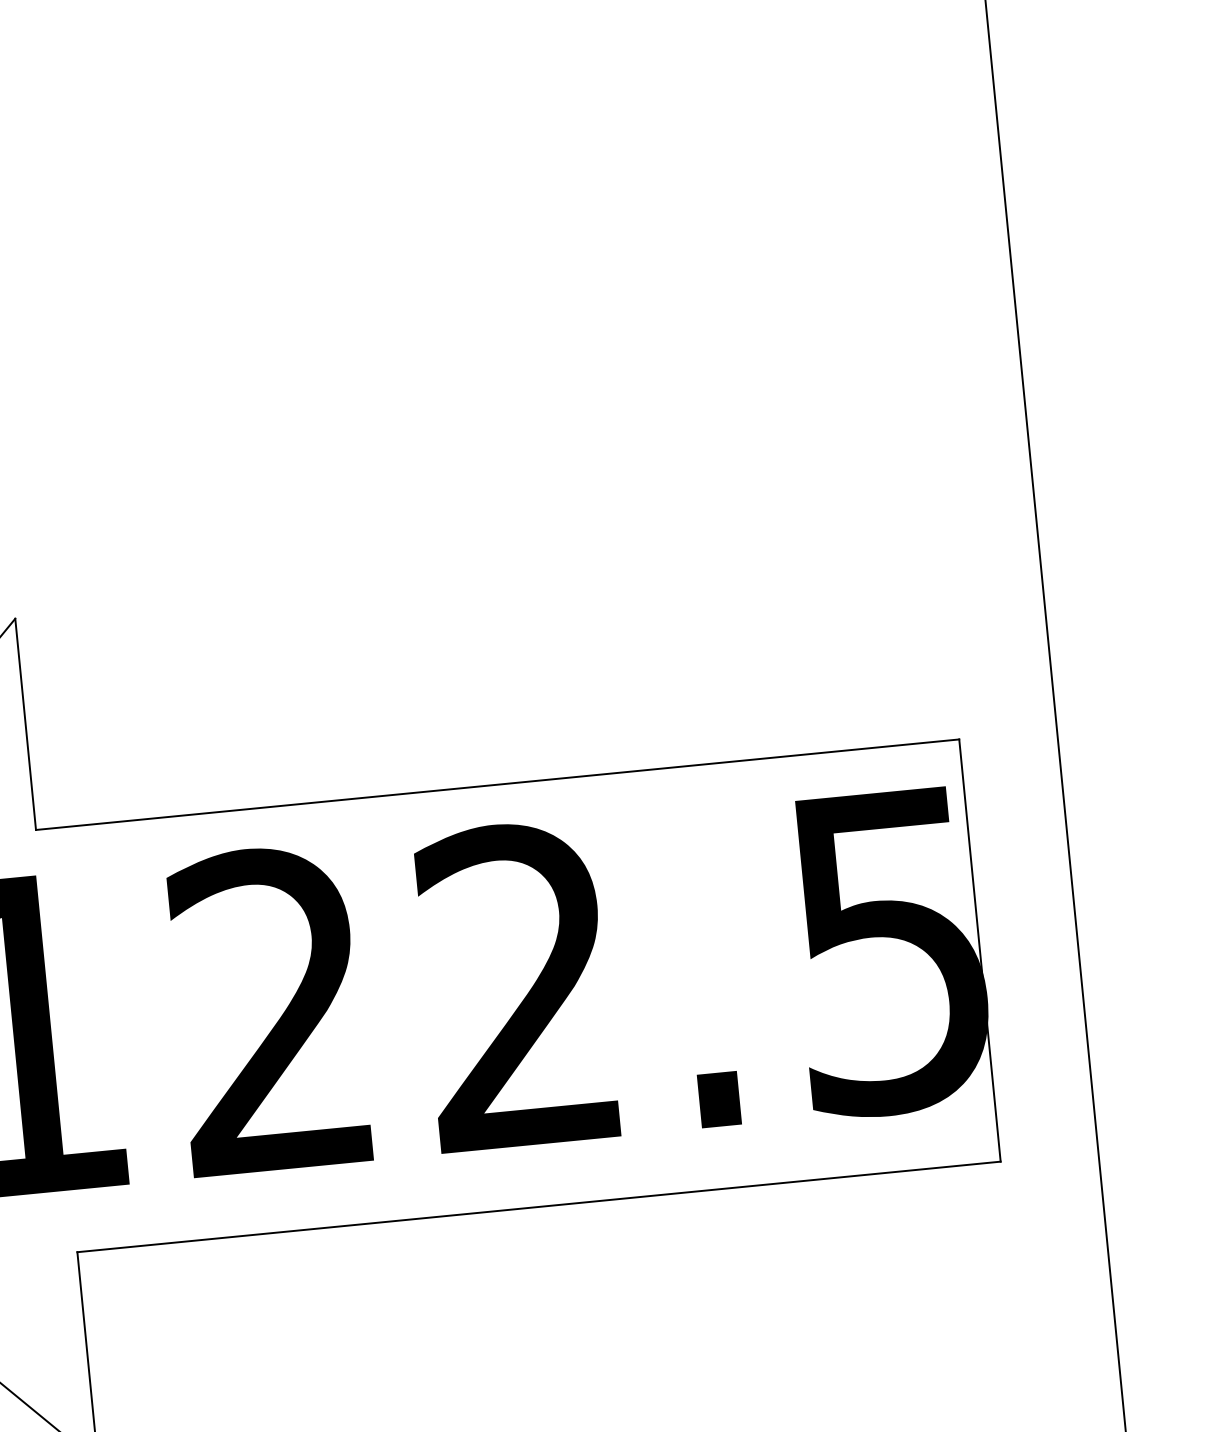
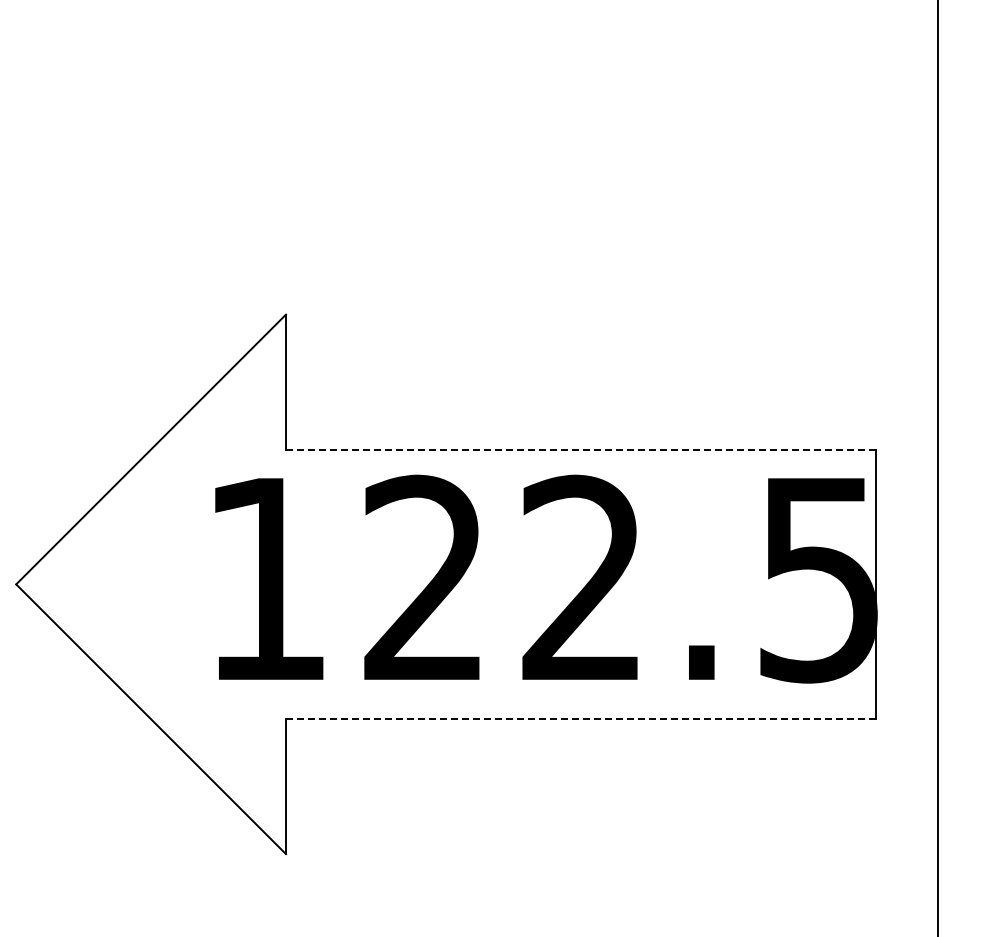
line: (496, 784) -> (580, 449), solid -> dashed
line: (538, 1207) -> (580, 719), solid -> dashed

